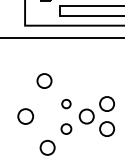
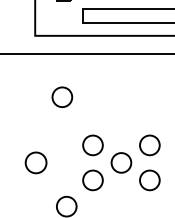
part: (44, 80) -> (62, 96), moved
part: (66, 104) -> (92, 145), size x1.67
part: (66, 129) -> (92, 180), size x1.43

